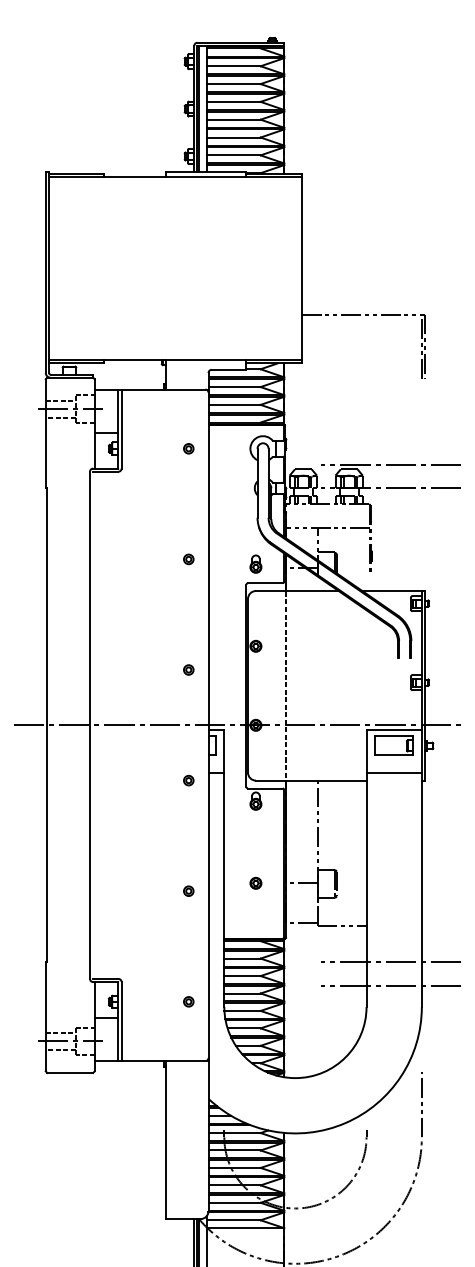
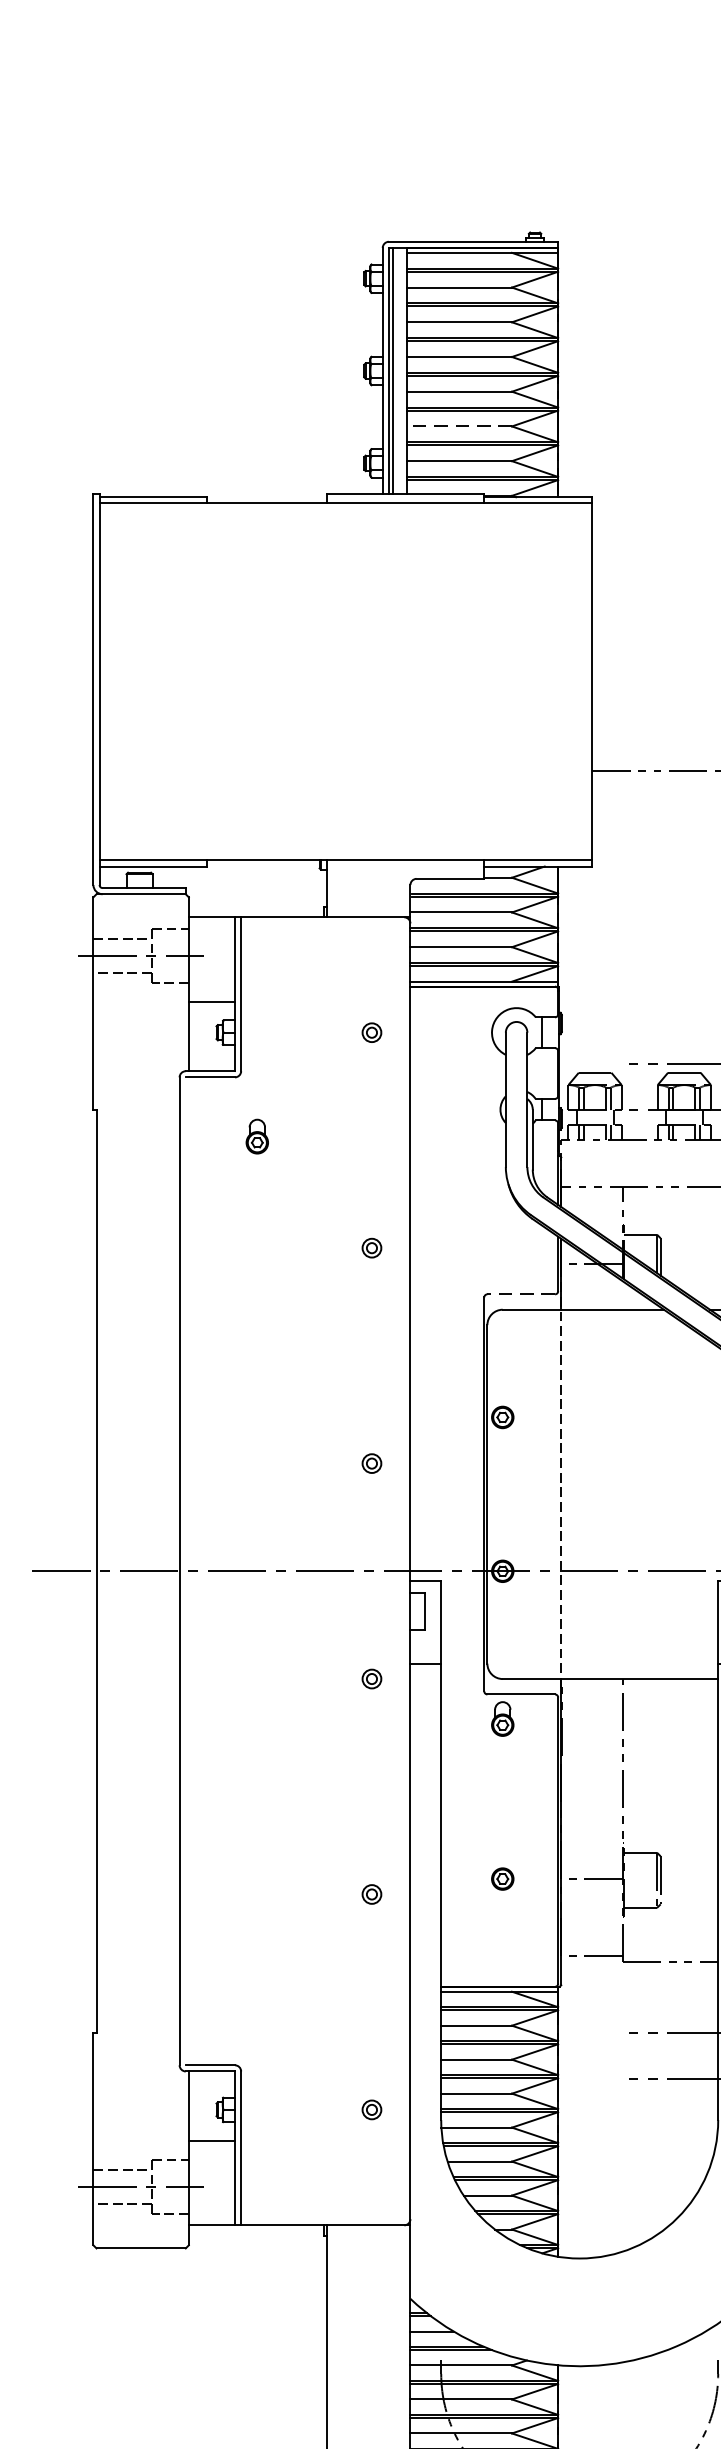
line: (233, 137) -> (459, 426), solid -> dashed
part: (255, 563) -> (256, 1135), moved
line: (264, 583) -> (519, 1295), solid -> dashed

